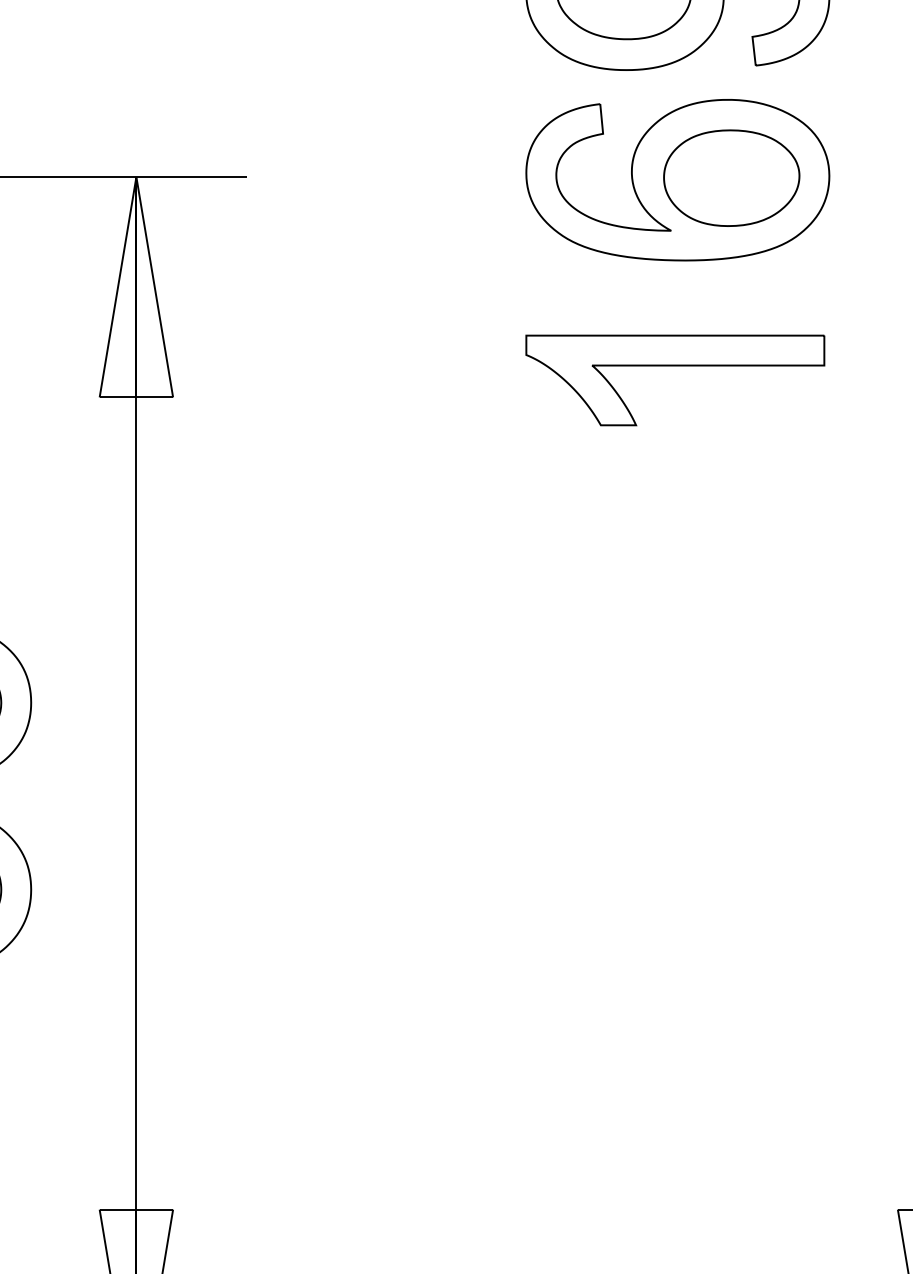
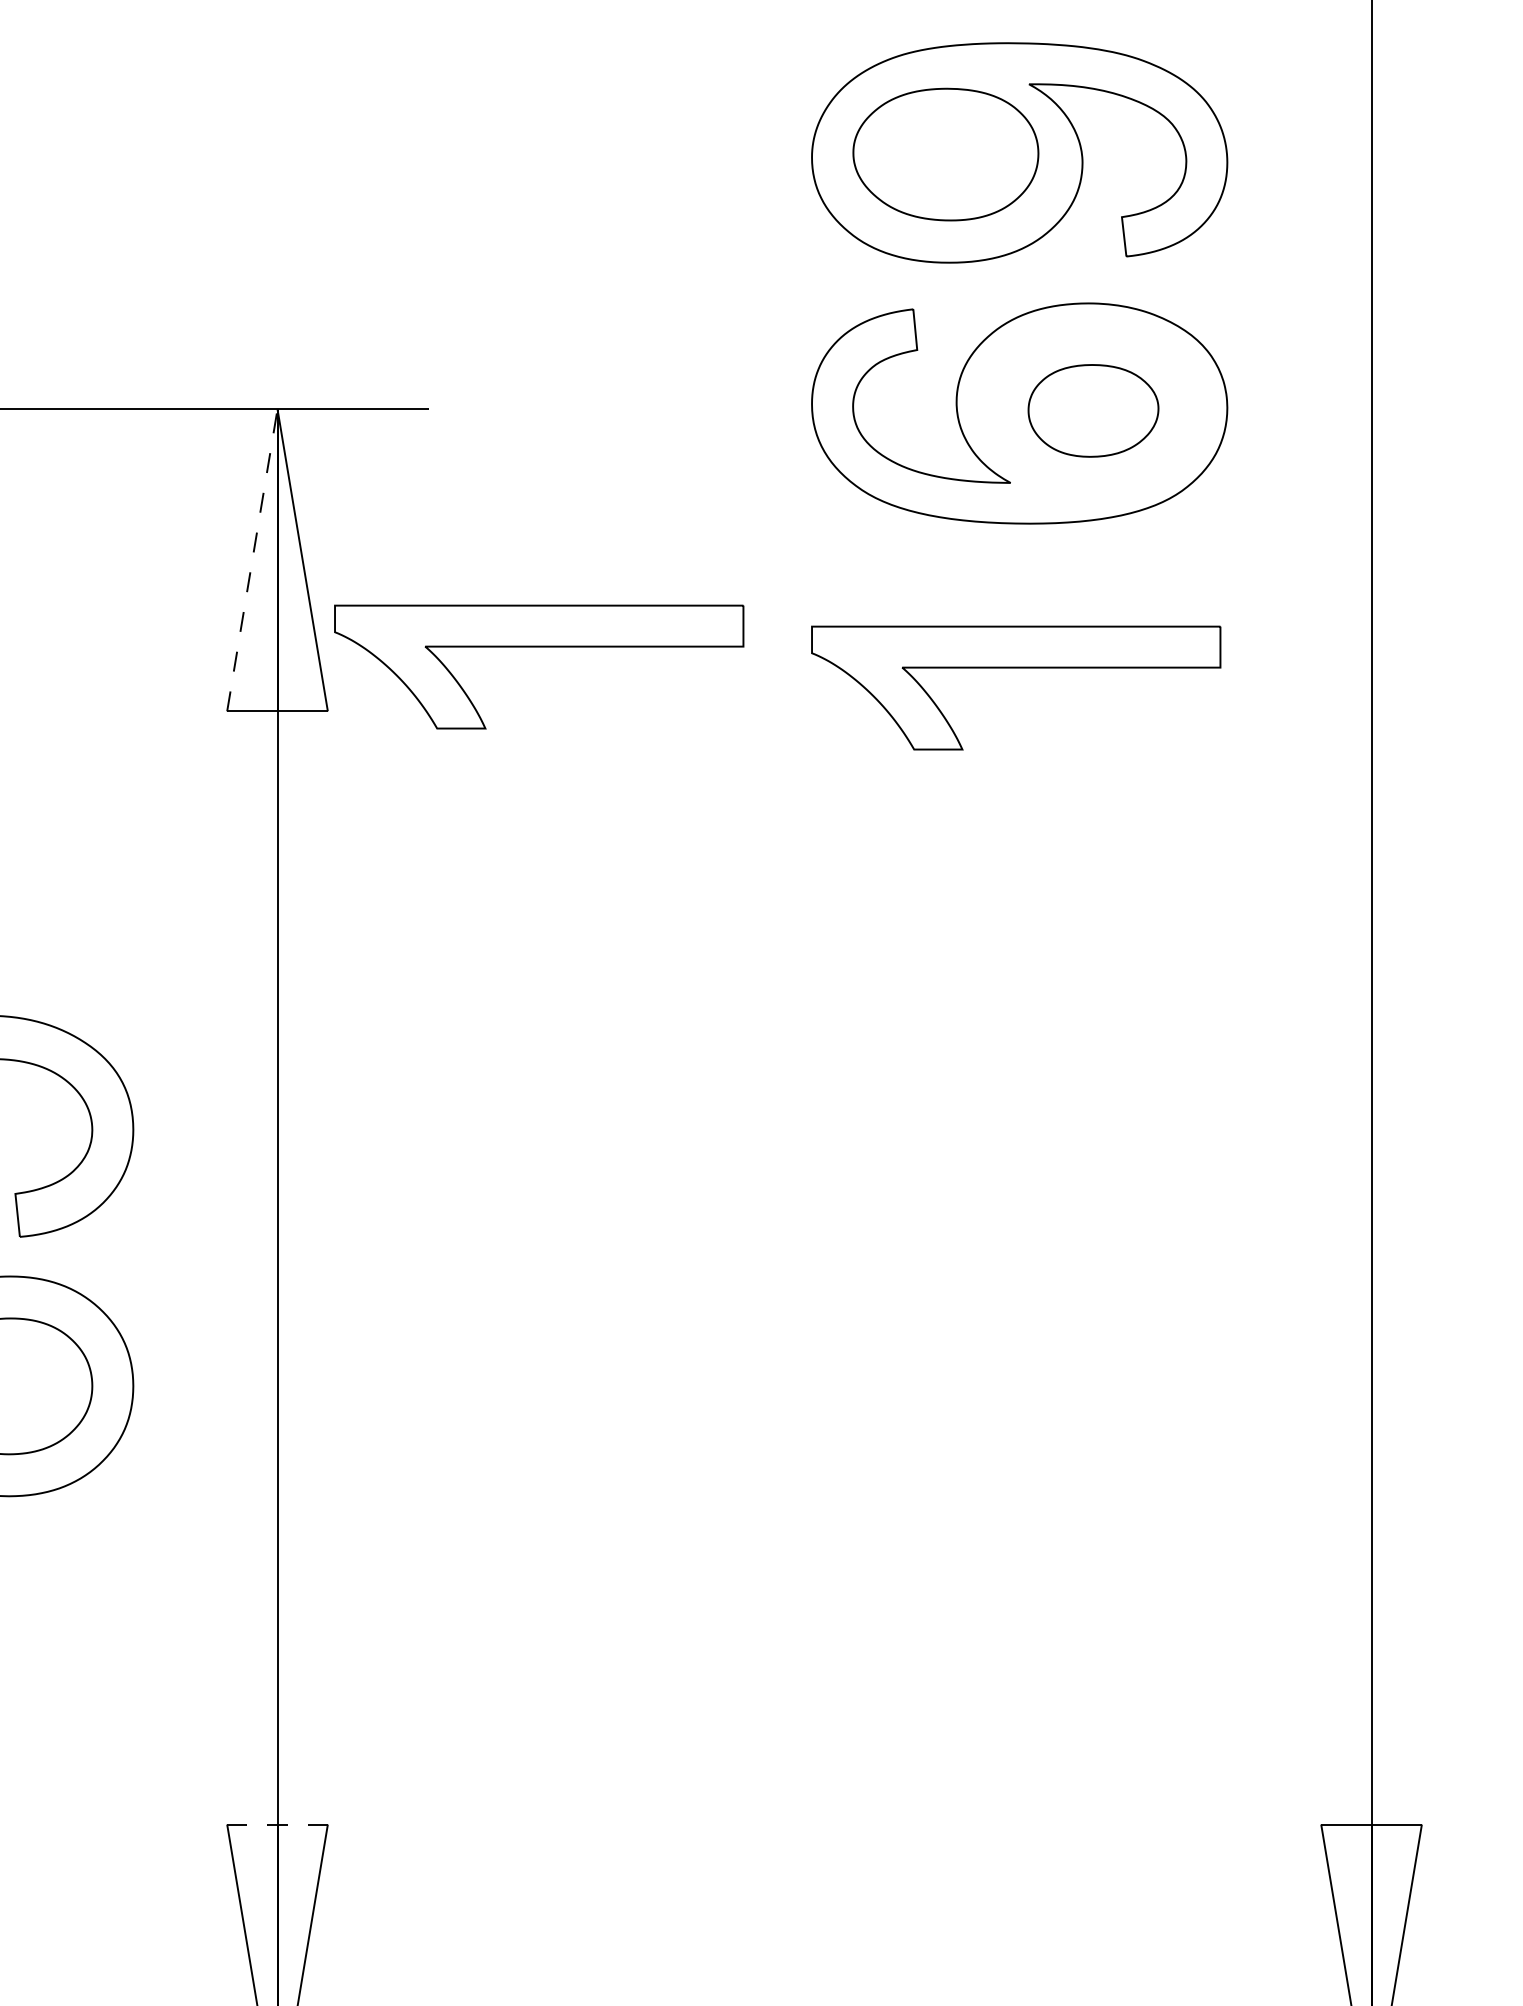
part: (731, 177) -> (1093, 410), size x0.7
line: (118, 286) -> (252, 559), solid -> dashed
part: (327, 350) -> (539, 647), added
line: (136, 1209) -> (277, 1824), solid -> dashed

